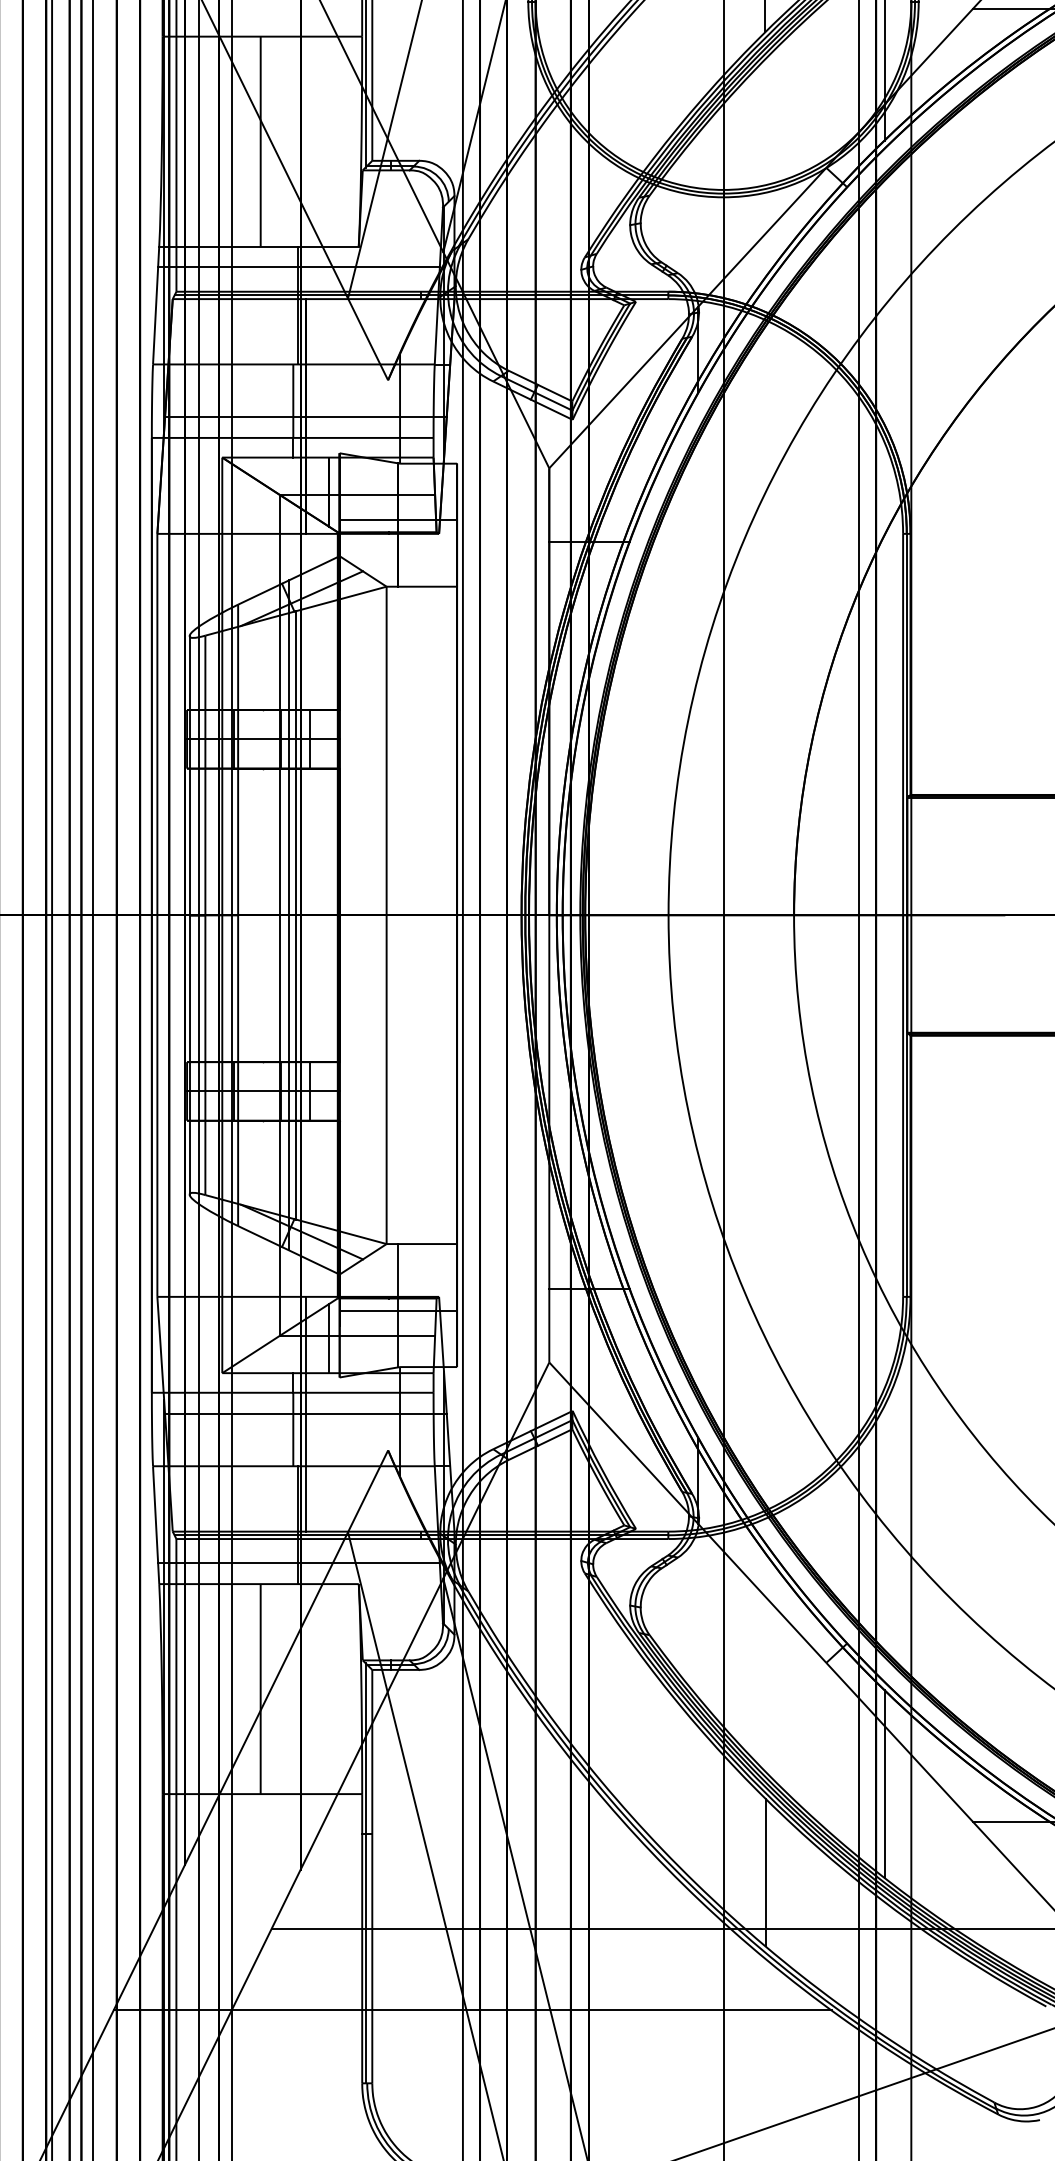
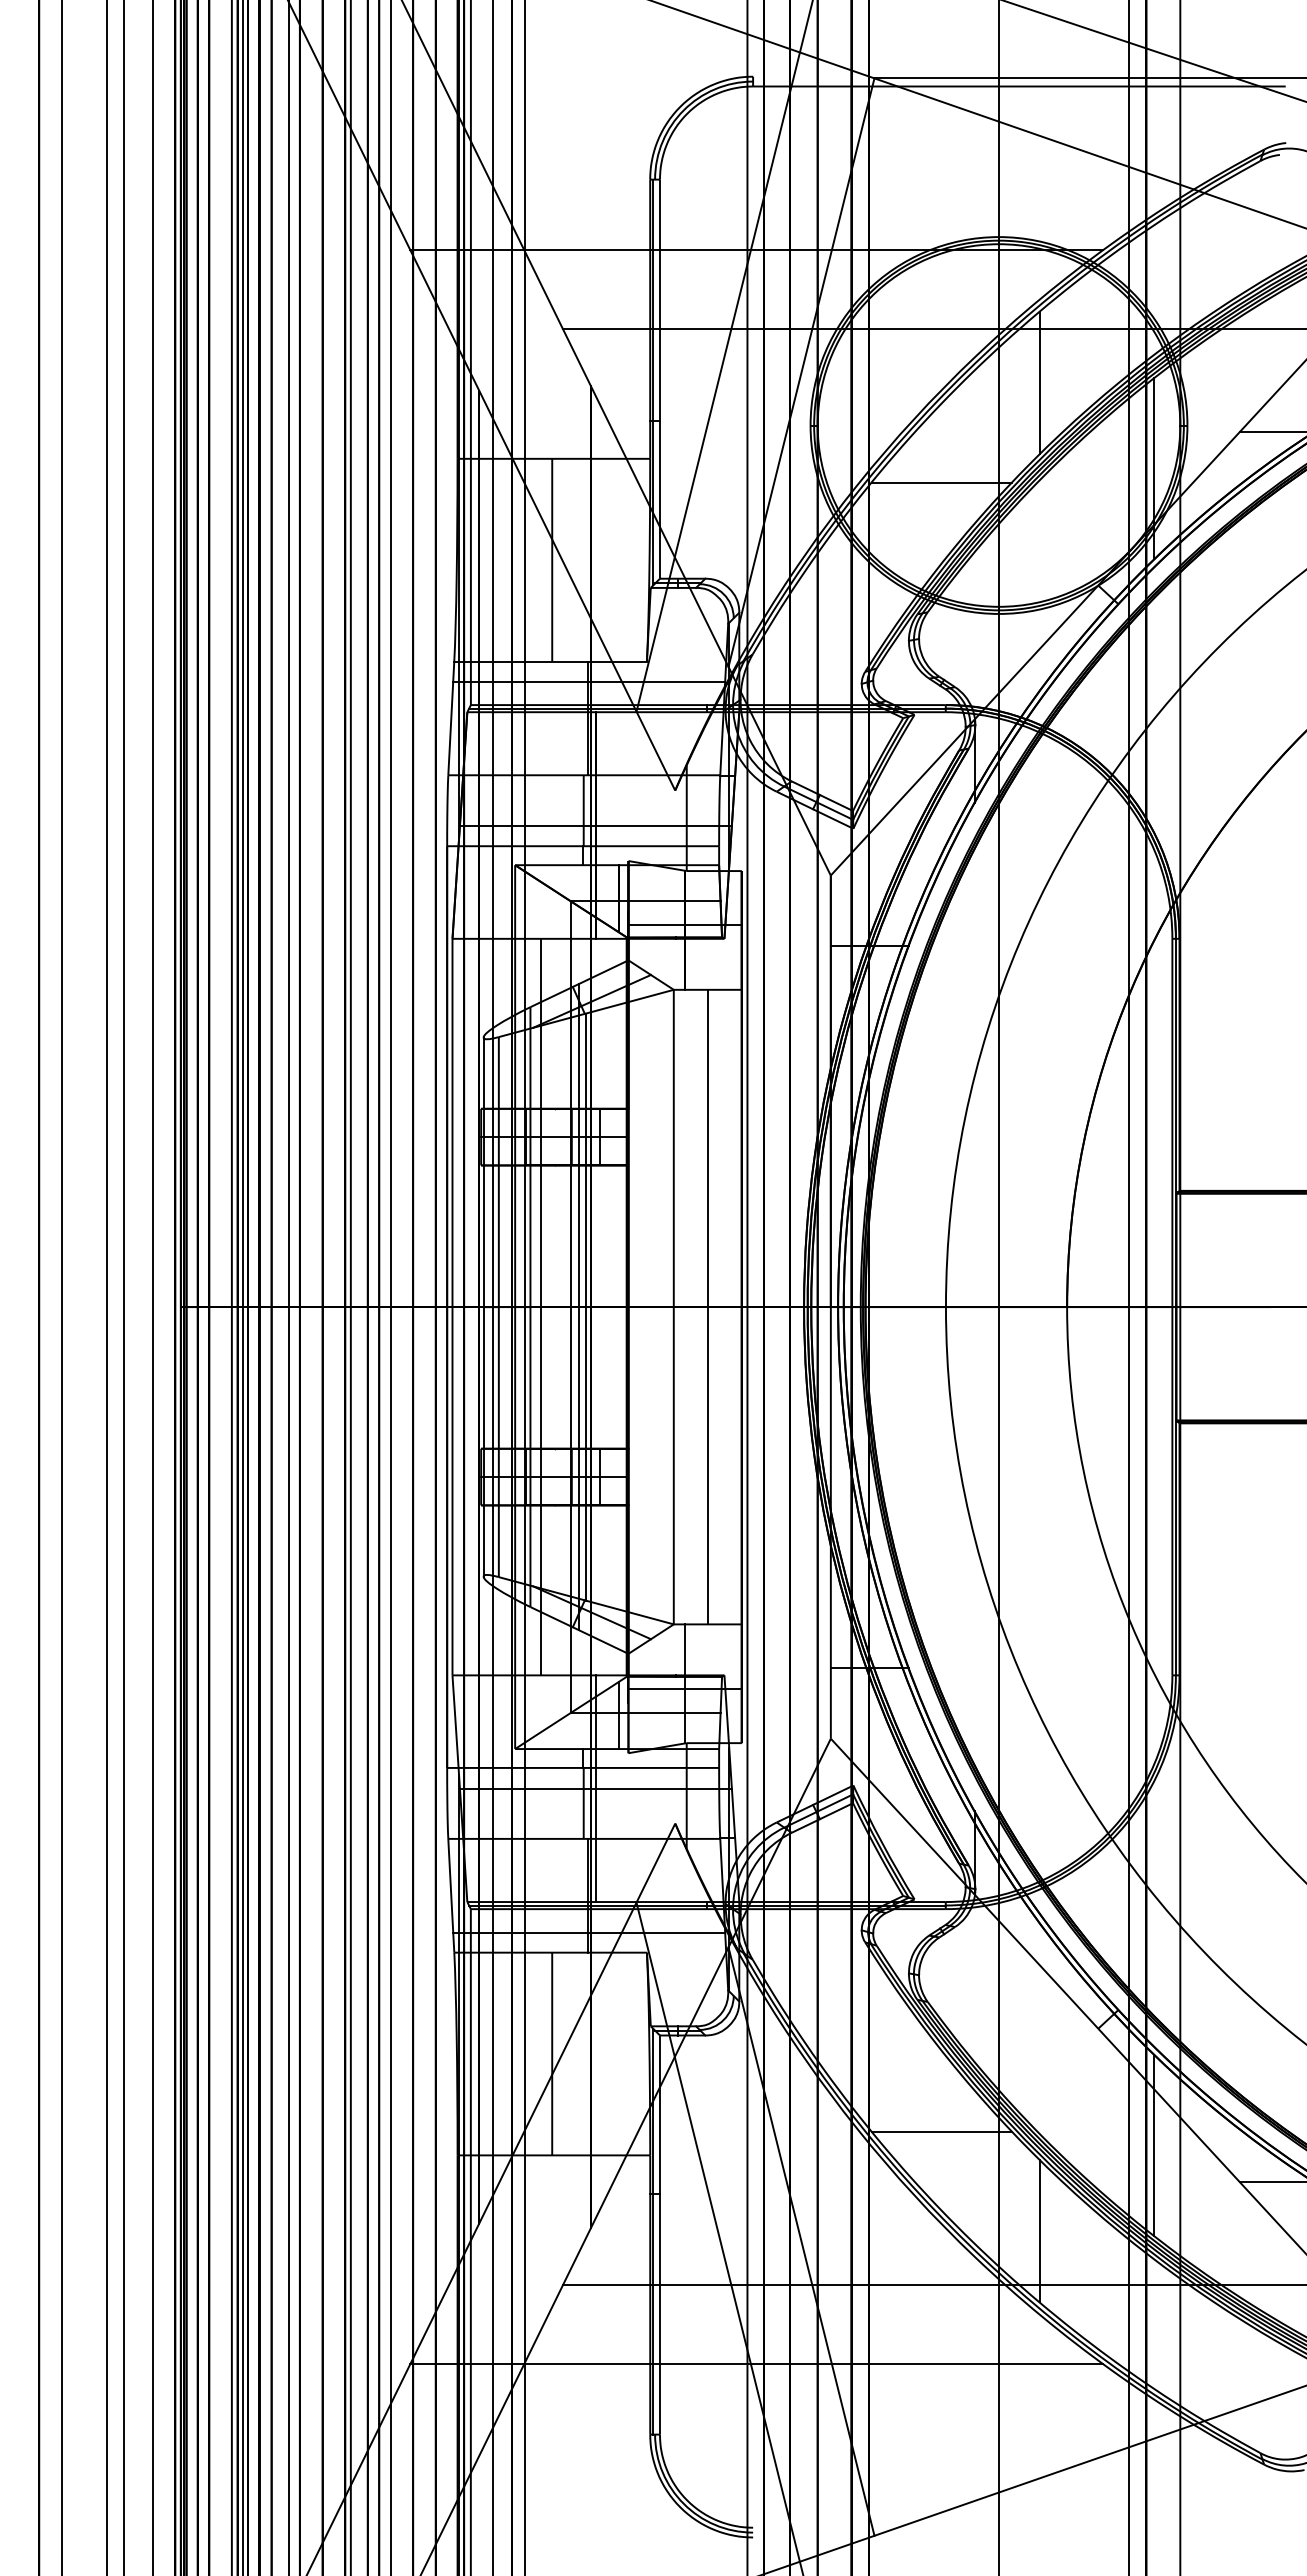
line: (663, 61) -> (941, 482), added
line: (248, 914) -> (540, 1306), added
line: (421, 914) -> (707, 1306), added
line: (663, 1769) -> (941, 2131), added

